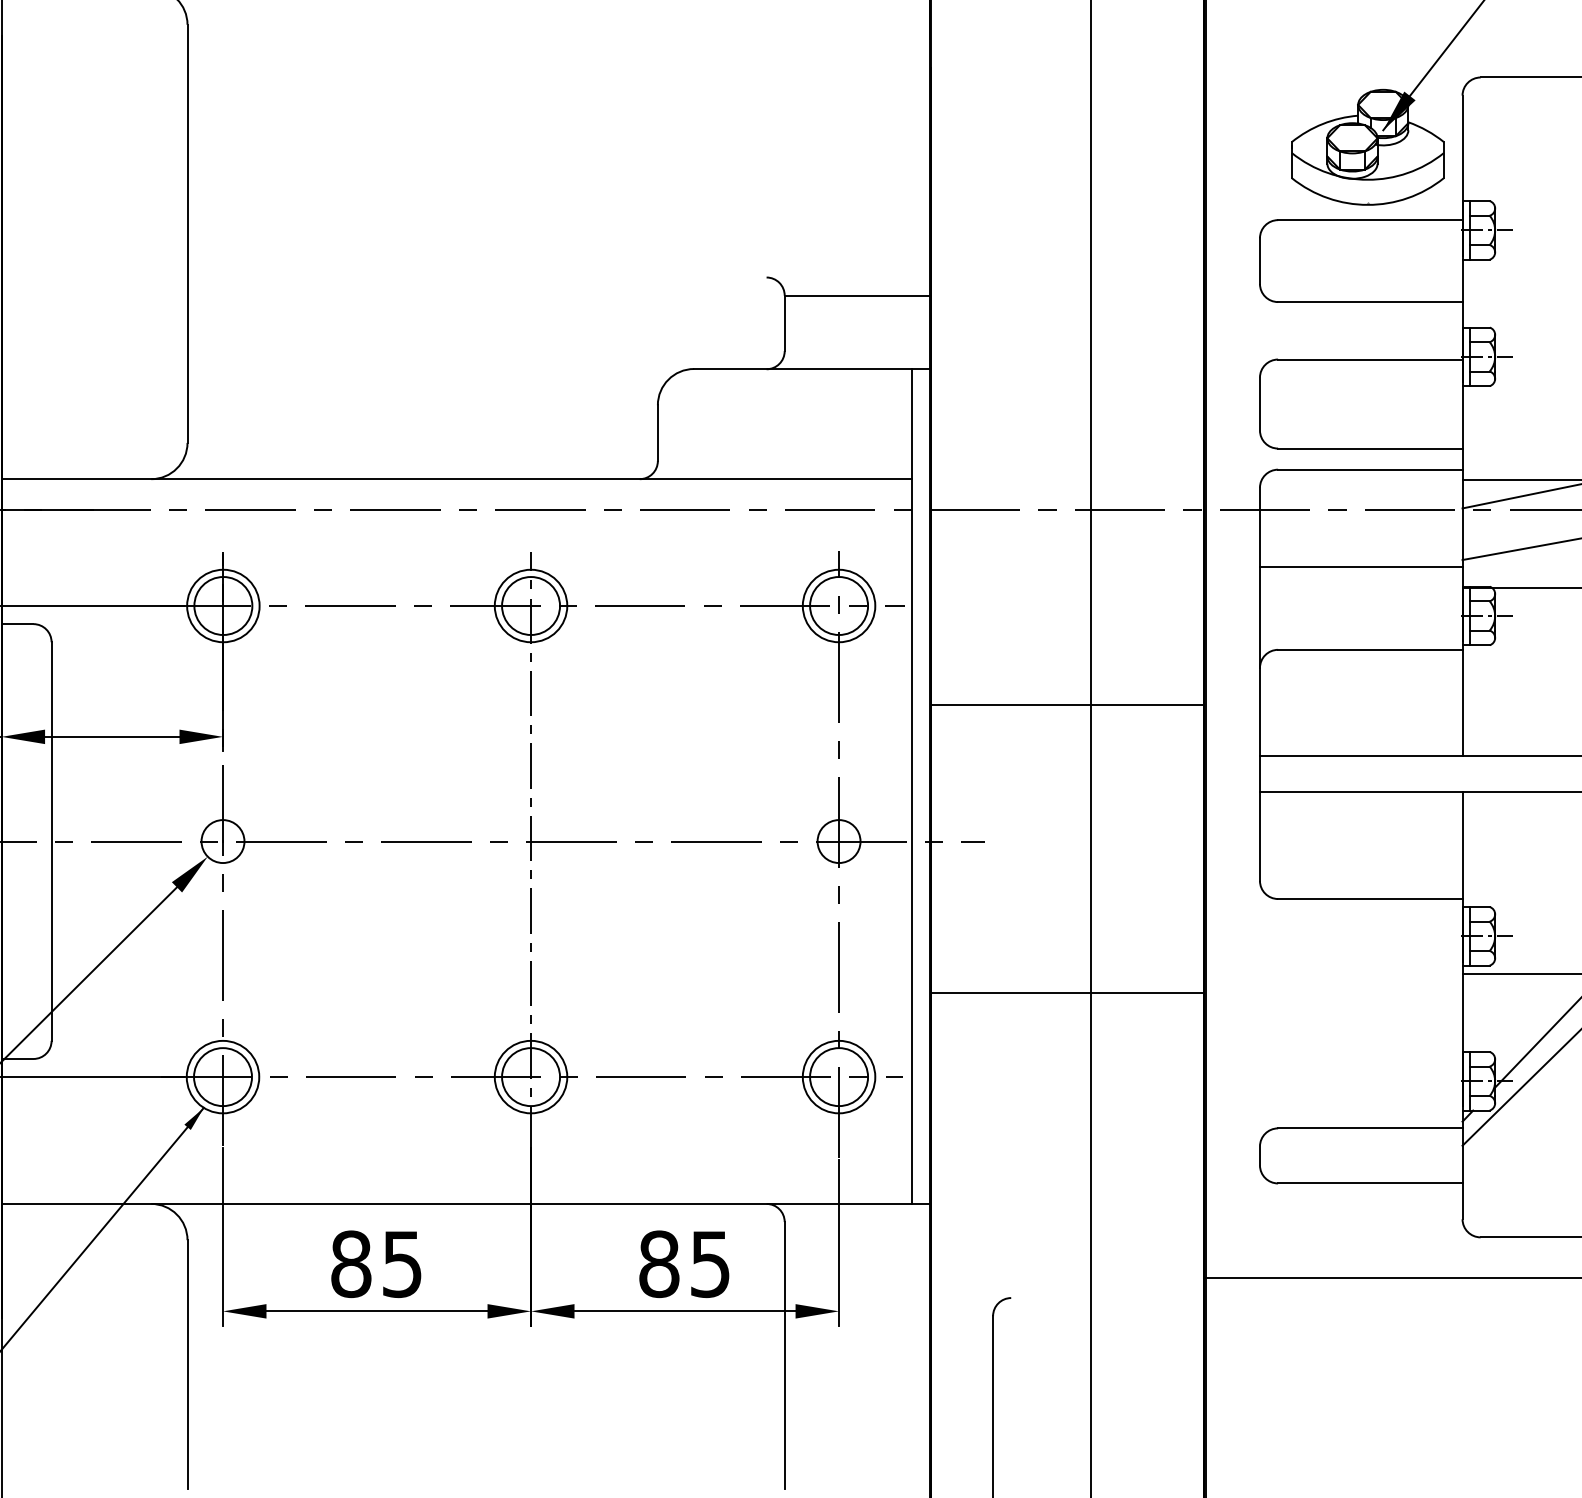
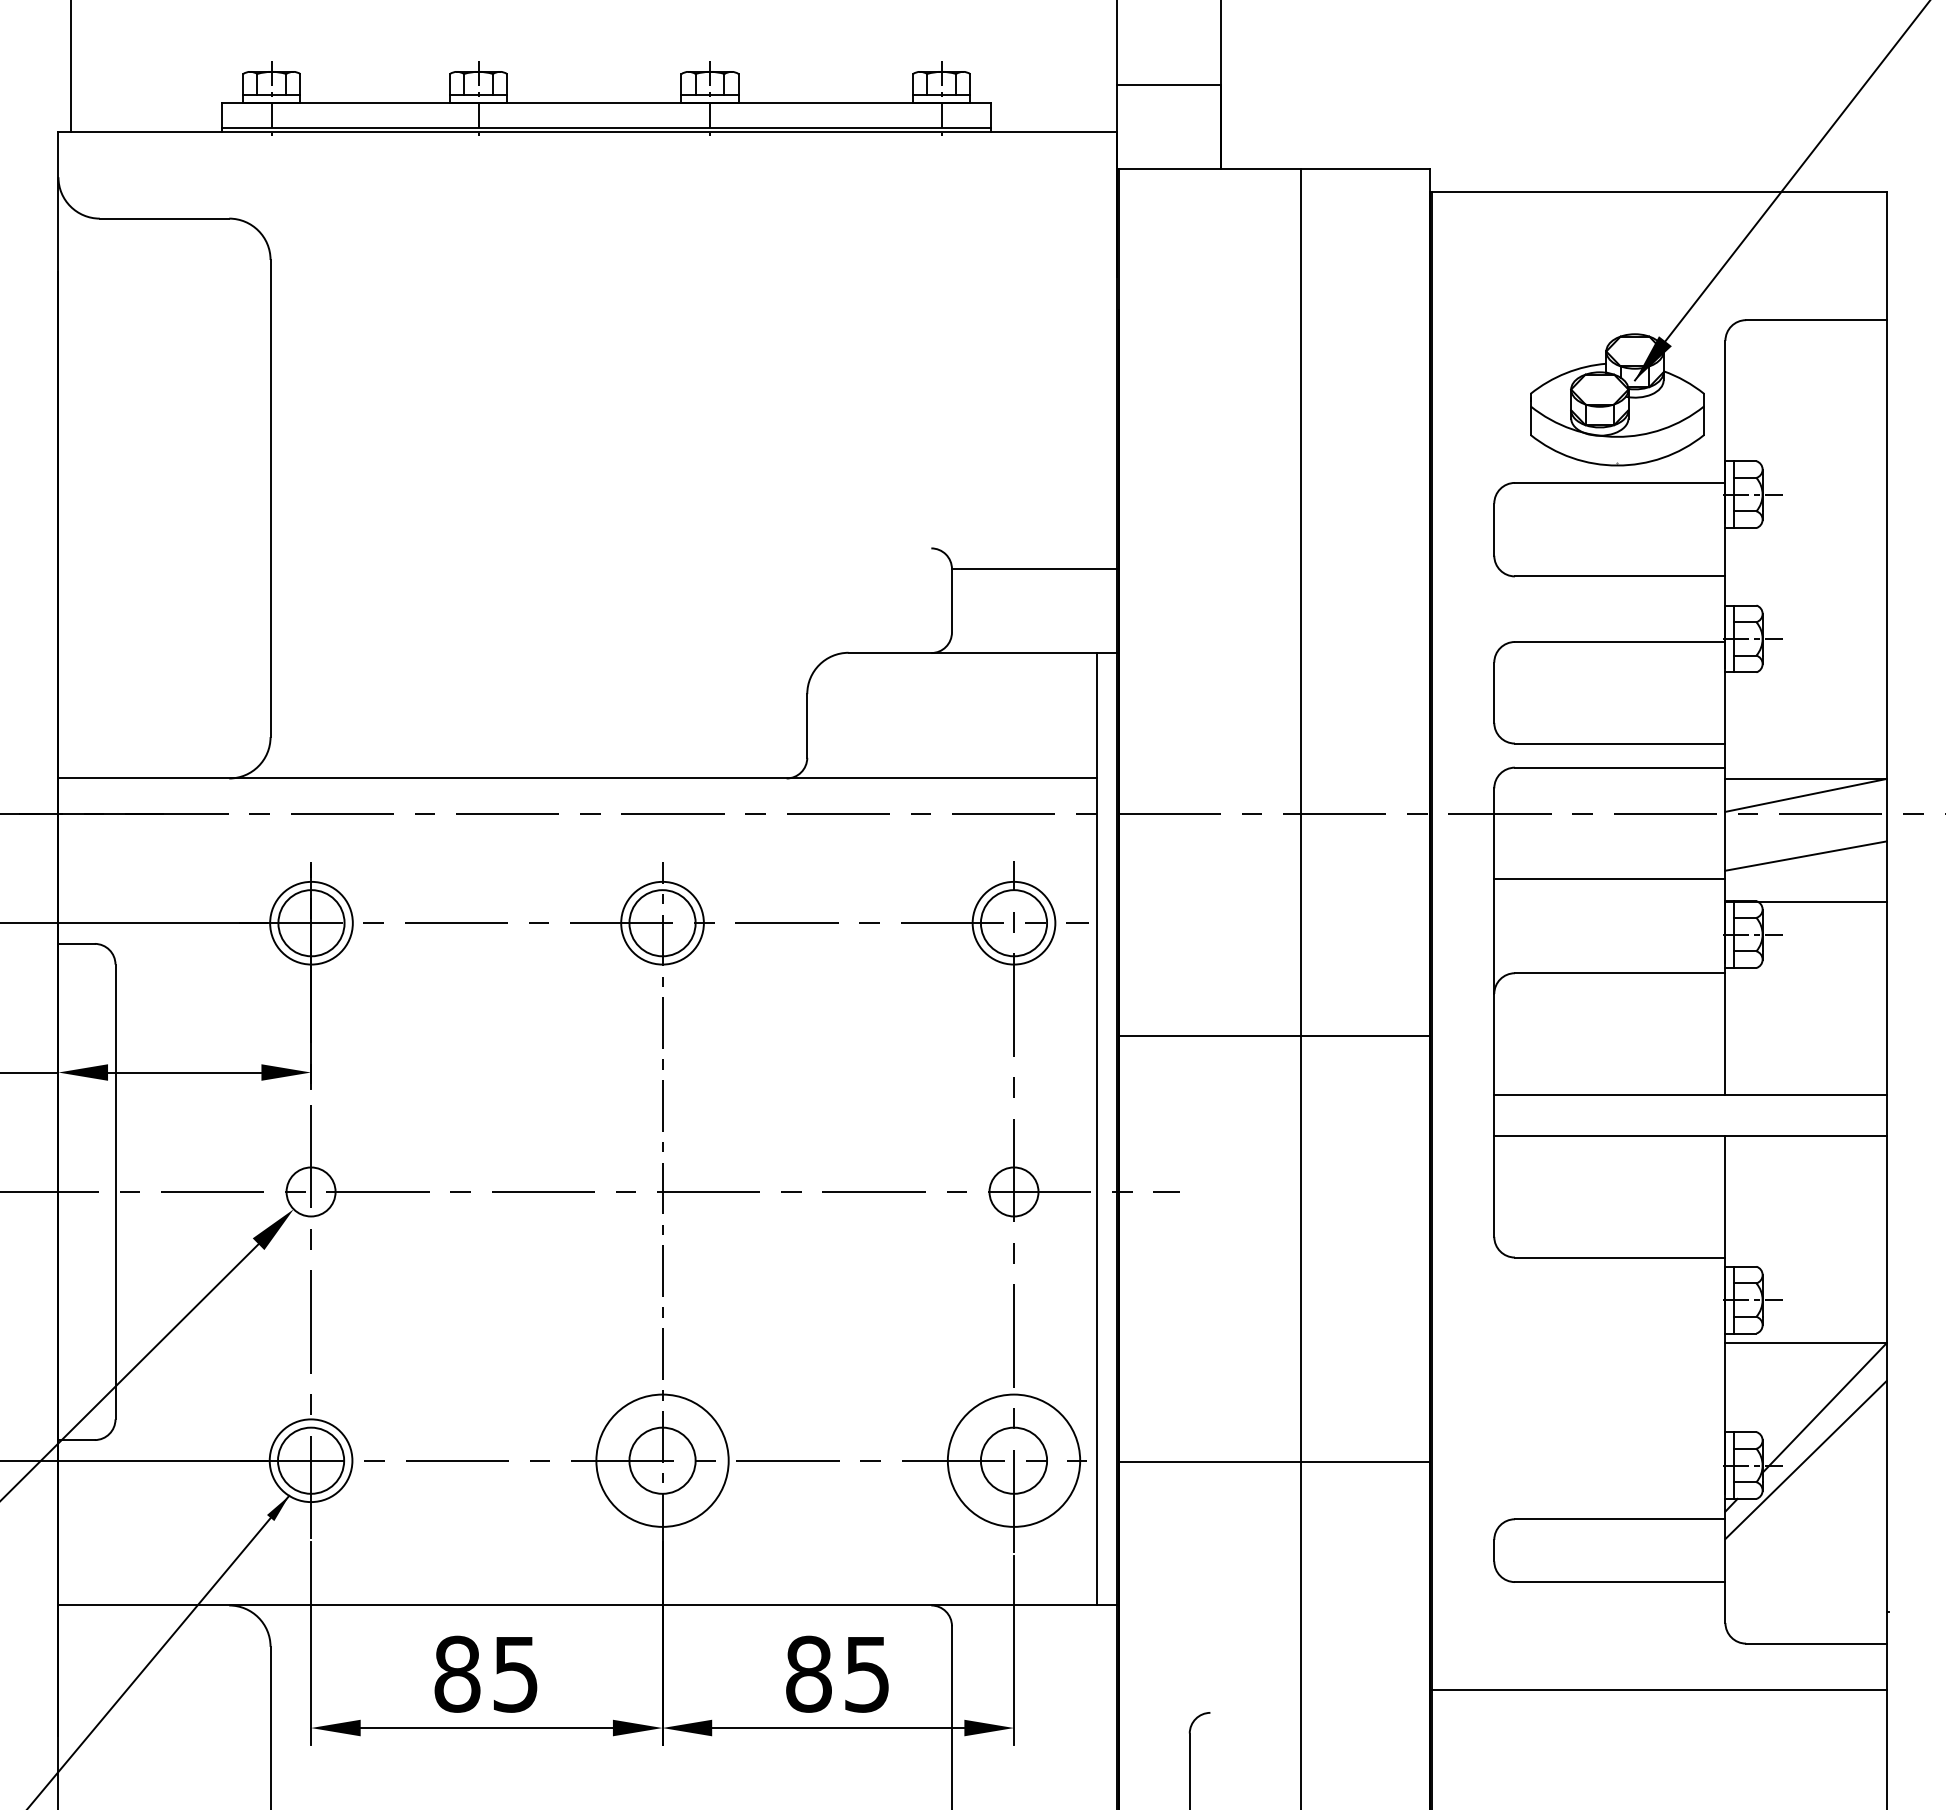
line: (1067, 993) -> (1274, 1462), moved
circle: (530, 1076) -> (662, 1460), size x1.6
circle: (838, 1076) -> (1013, 1460), size x1.6

